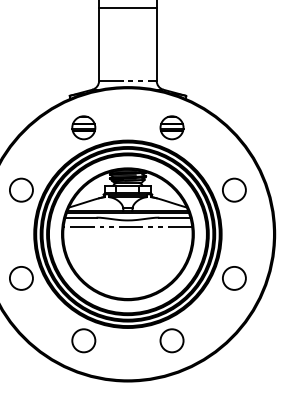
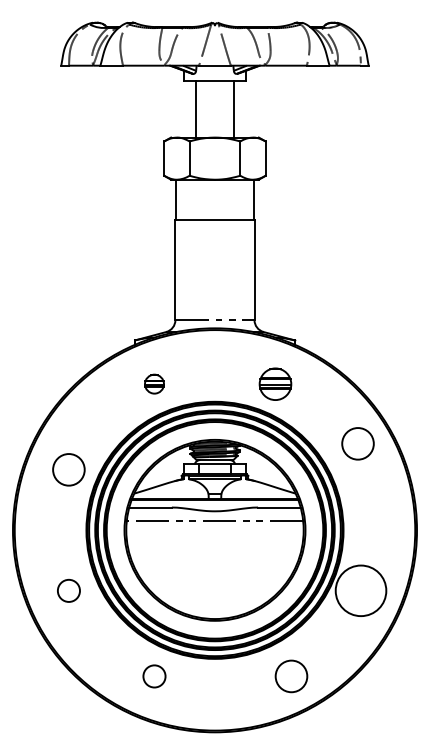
part: (83, 127) -> (154, 383), size x0.6
circle: (234, 189) -> (357, 443), moved
circle: (21, 278) -> (68, 590), size x0.7
circle: (234, 278) -> (360, 590), size x1.6
circle: (83, 340) -> (154, 676), size x0.7
circle: (172, 340) -> (291, 676), moved

